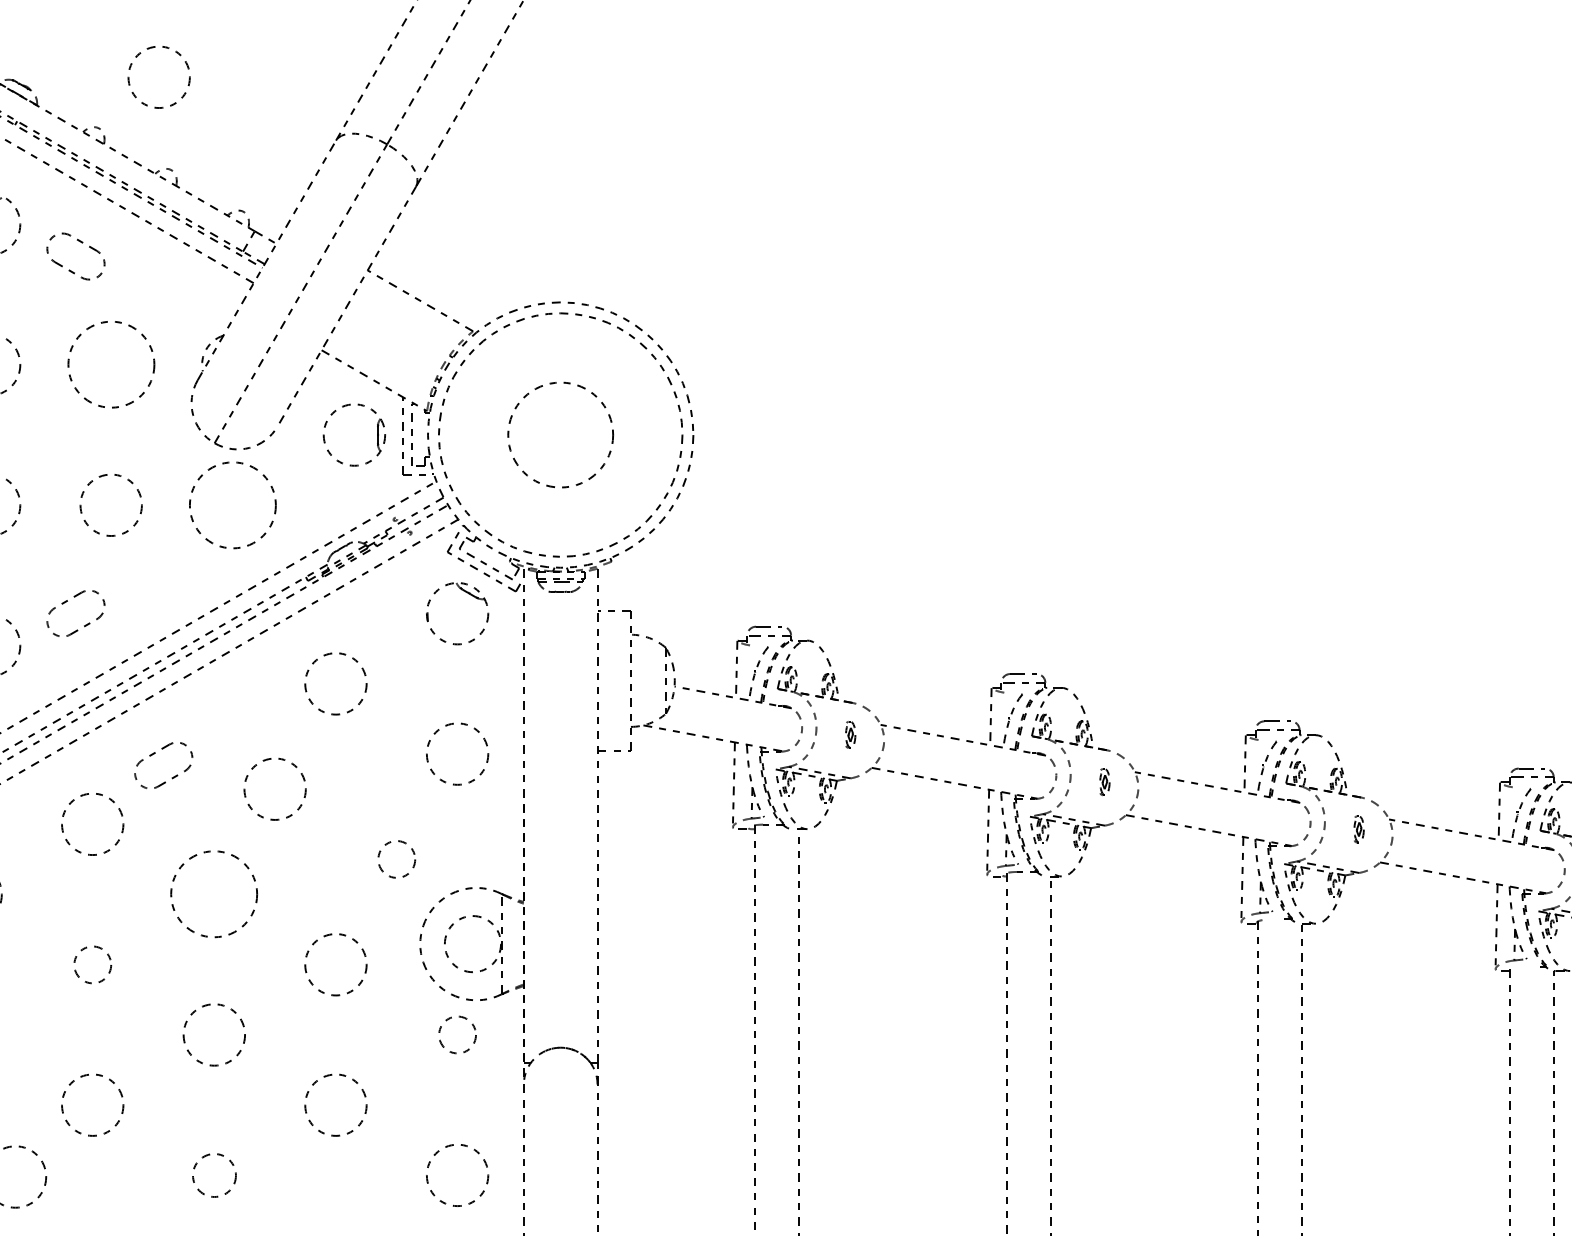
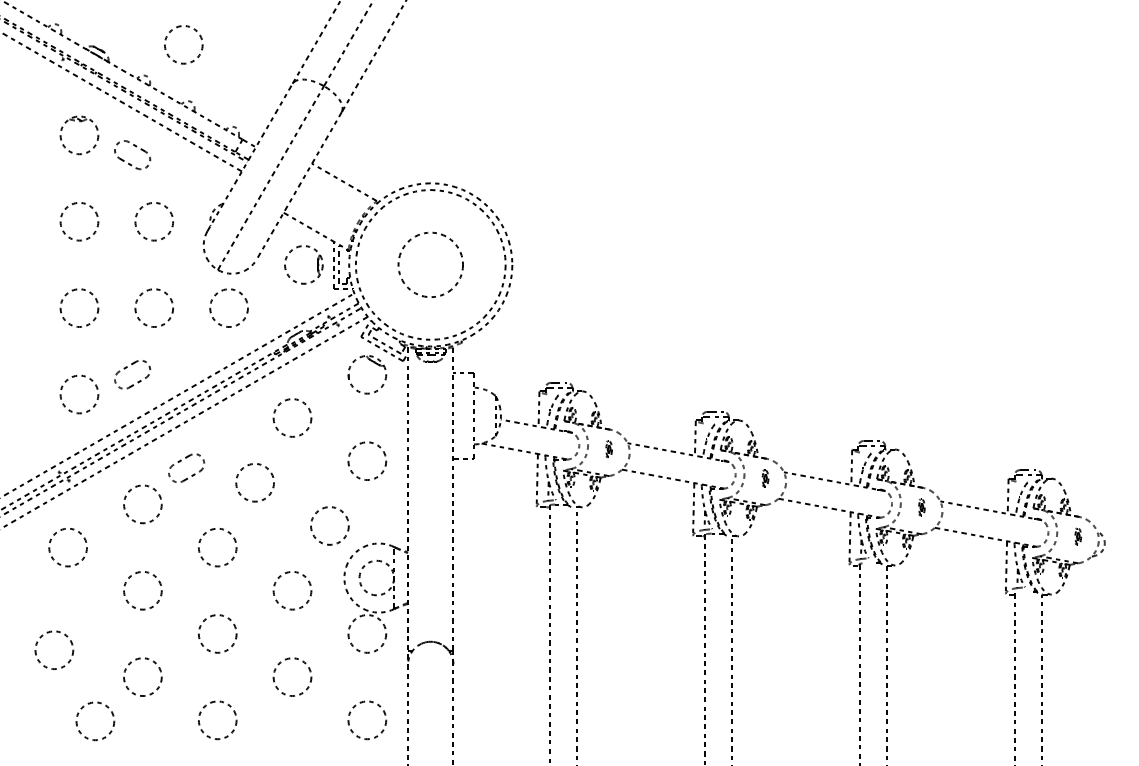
circle: (109, 364) -> (153, 221), size x0.71
circle: (231, 504) -> (228, 307), size x0.71
circle: (396, 858) -> (329, 525), size x1.67
circle: (213, 894) -> (217, 547), size x0.71
circle: (92, 964) -> (142, 590), size x1.67
circle: (457, 1034) -> (367, 633), size x1.67
circle: (213, 1175) -> (217, 720), size x1.43

